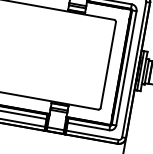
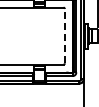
line: (107, 63) -> (64, 35), solid -> dashed

